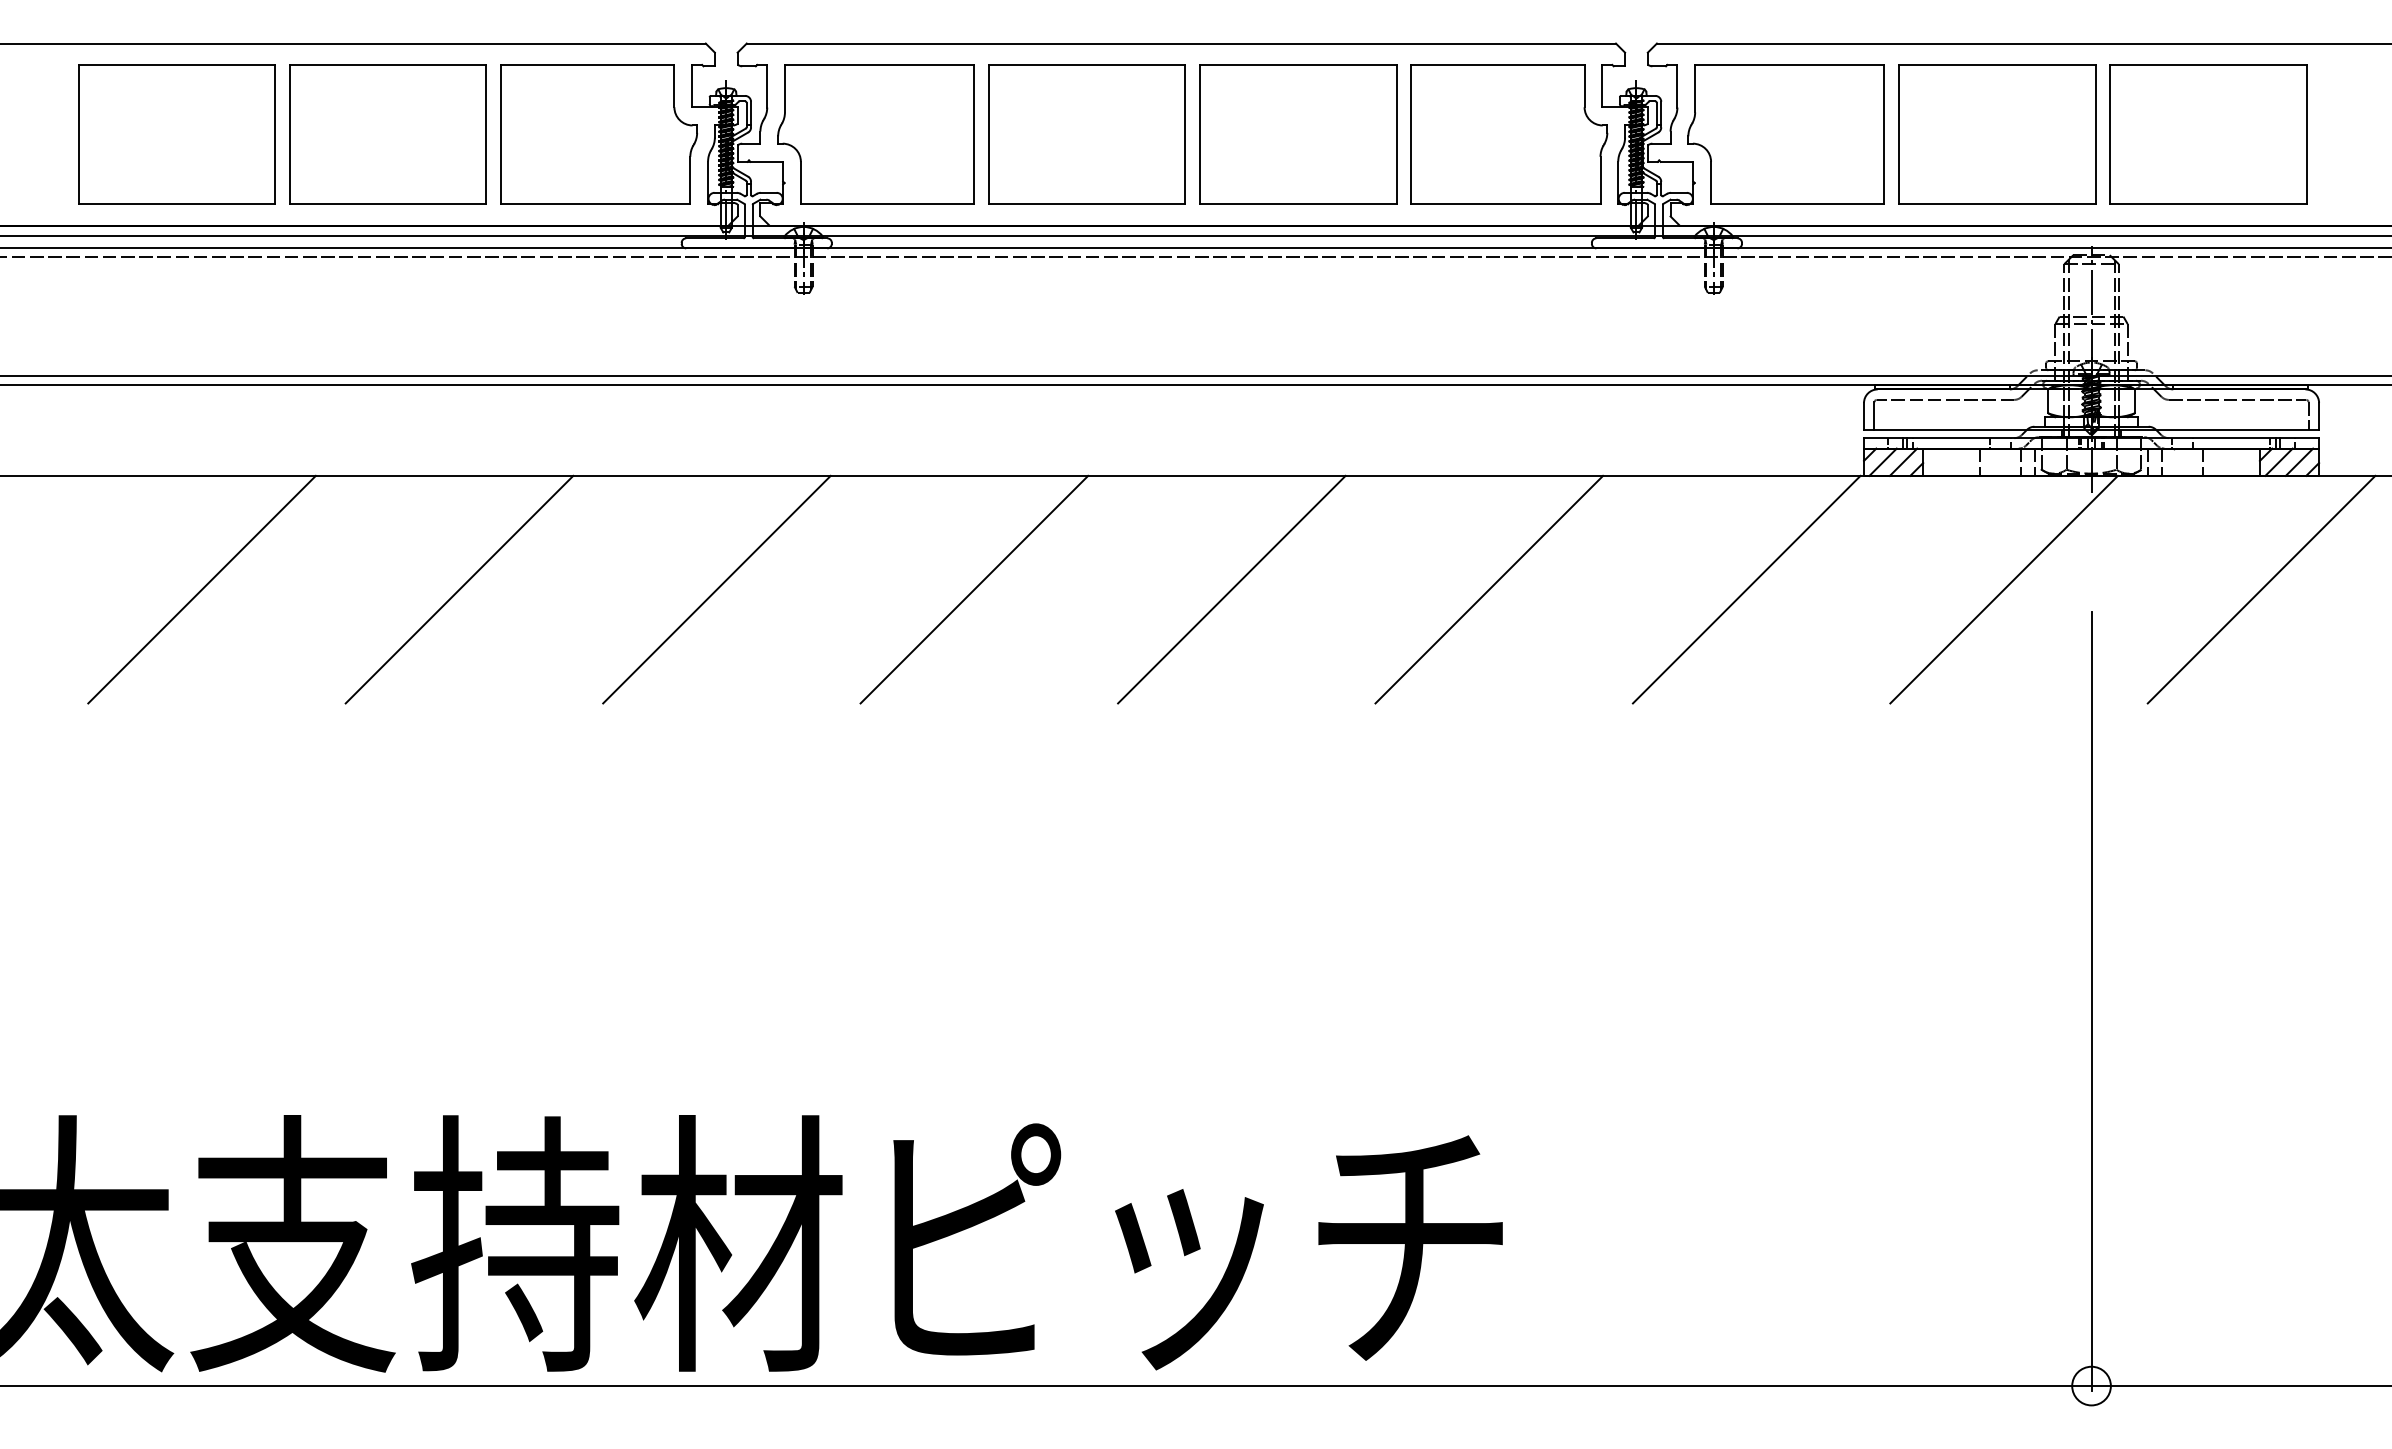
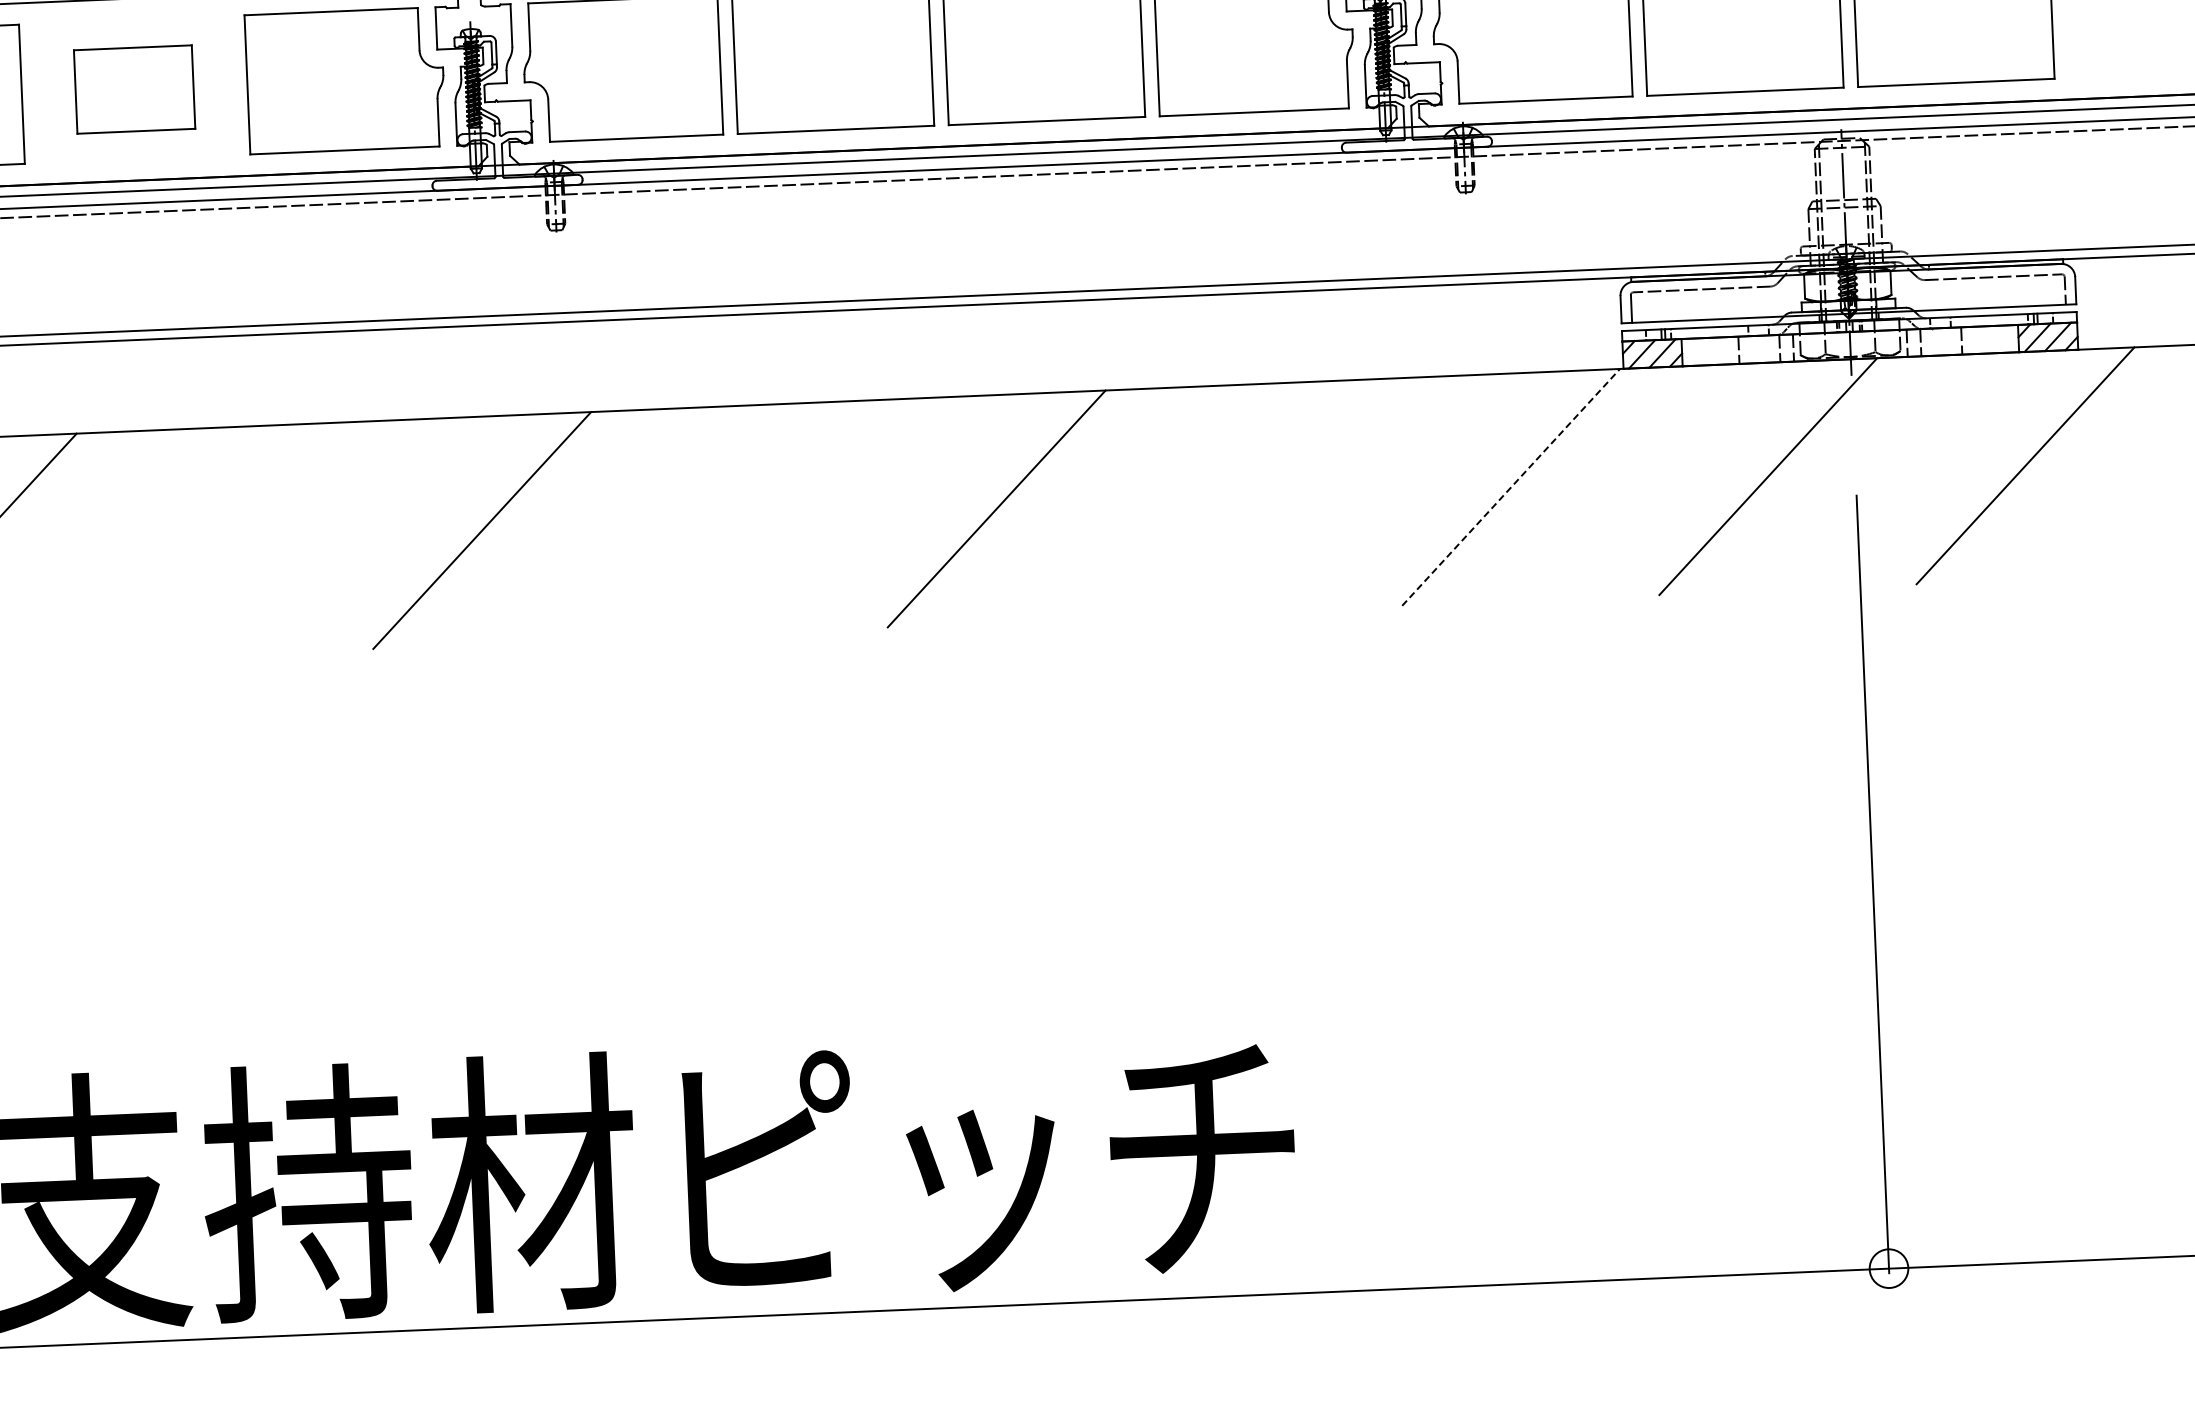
part: (387, 134) -> (134, 89), size x0.6
line: (459, 589) -> (225, 541), removed
line: (974, 589) -> (739, 519), removed
line: (1489, 589) -> (1254, 497), removed
line: (1746, 589) -> (1510, 487), solid -> dashed

